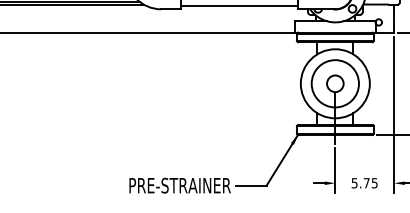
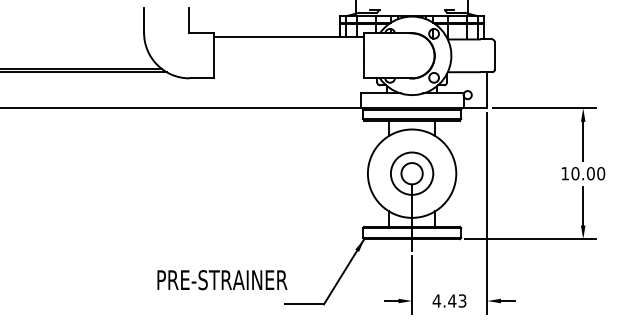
line: (239, 6) -> (289, 74), removed
circle: (334, 83) -> (411, 173), size x0.7
text: (364, 182) -> (449, 300), 5.75 -> 4.43
text: (180, 185) -> (222, 280), moved

